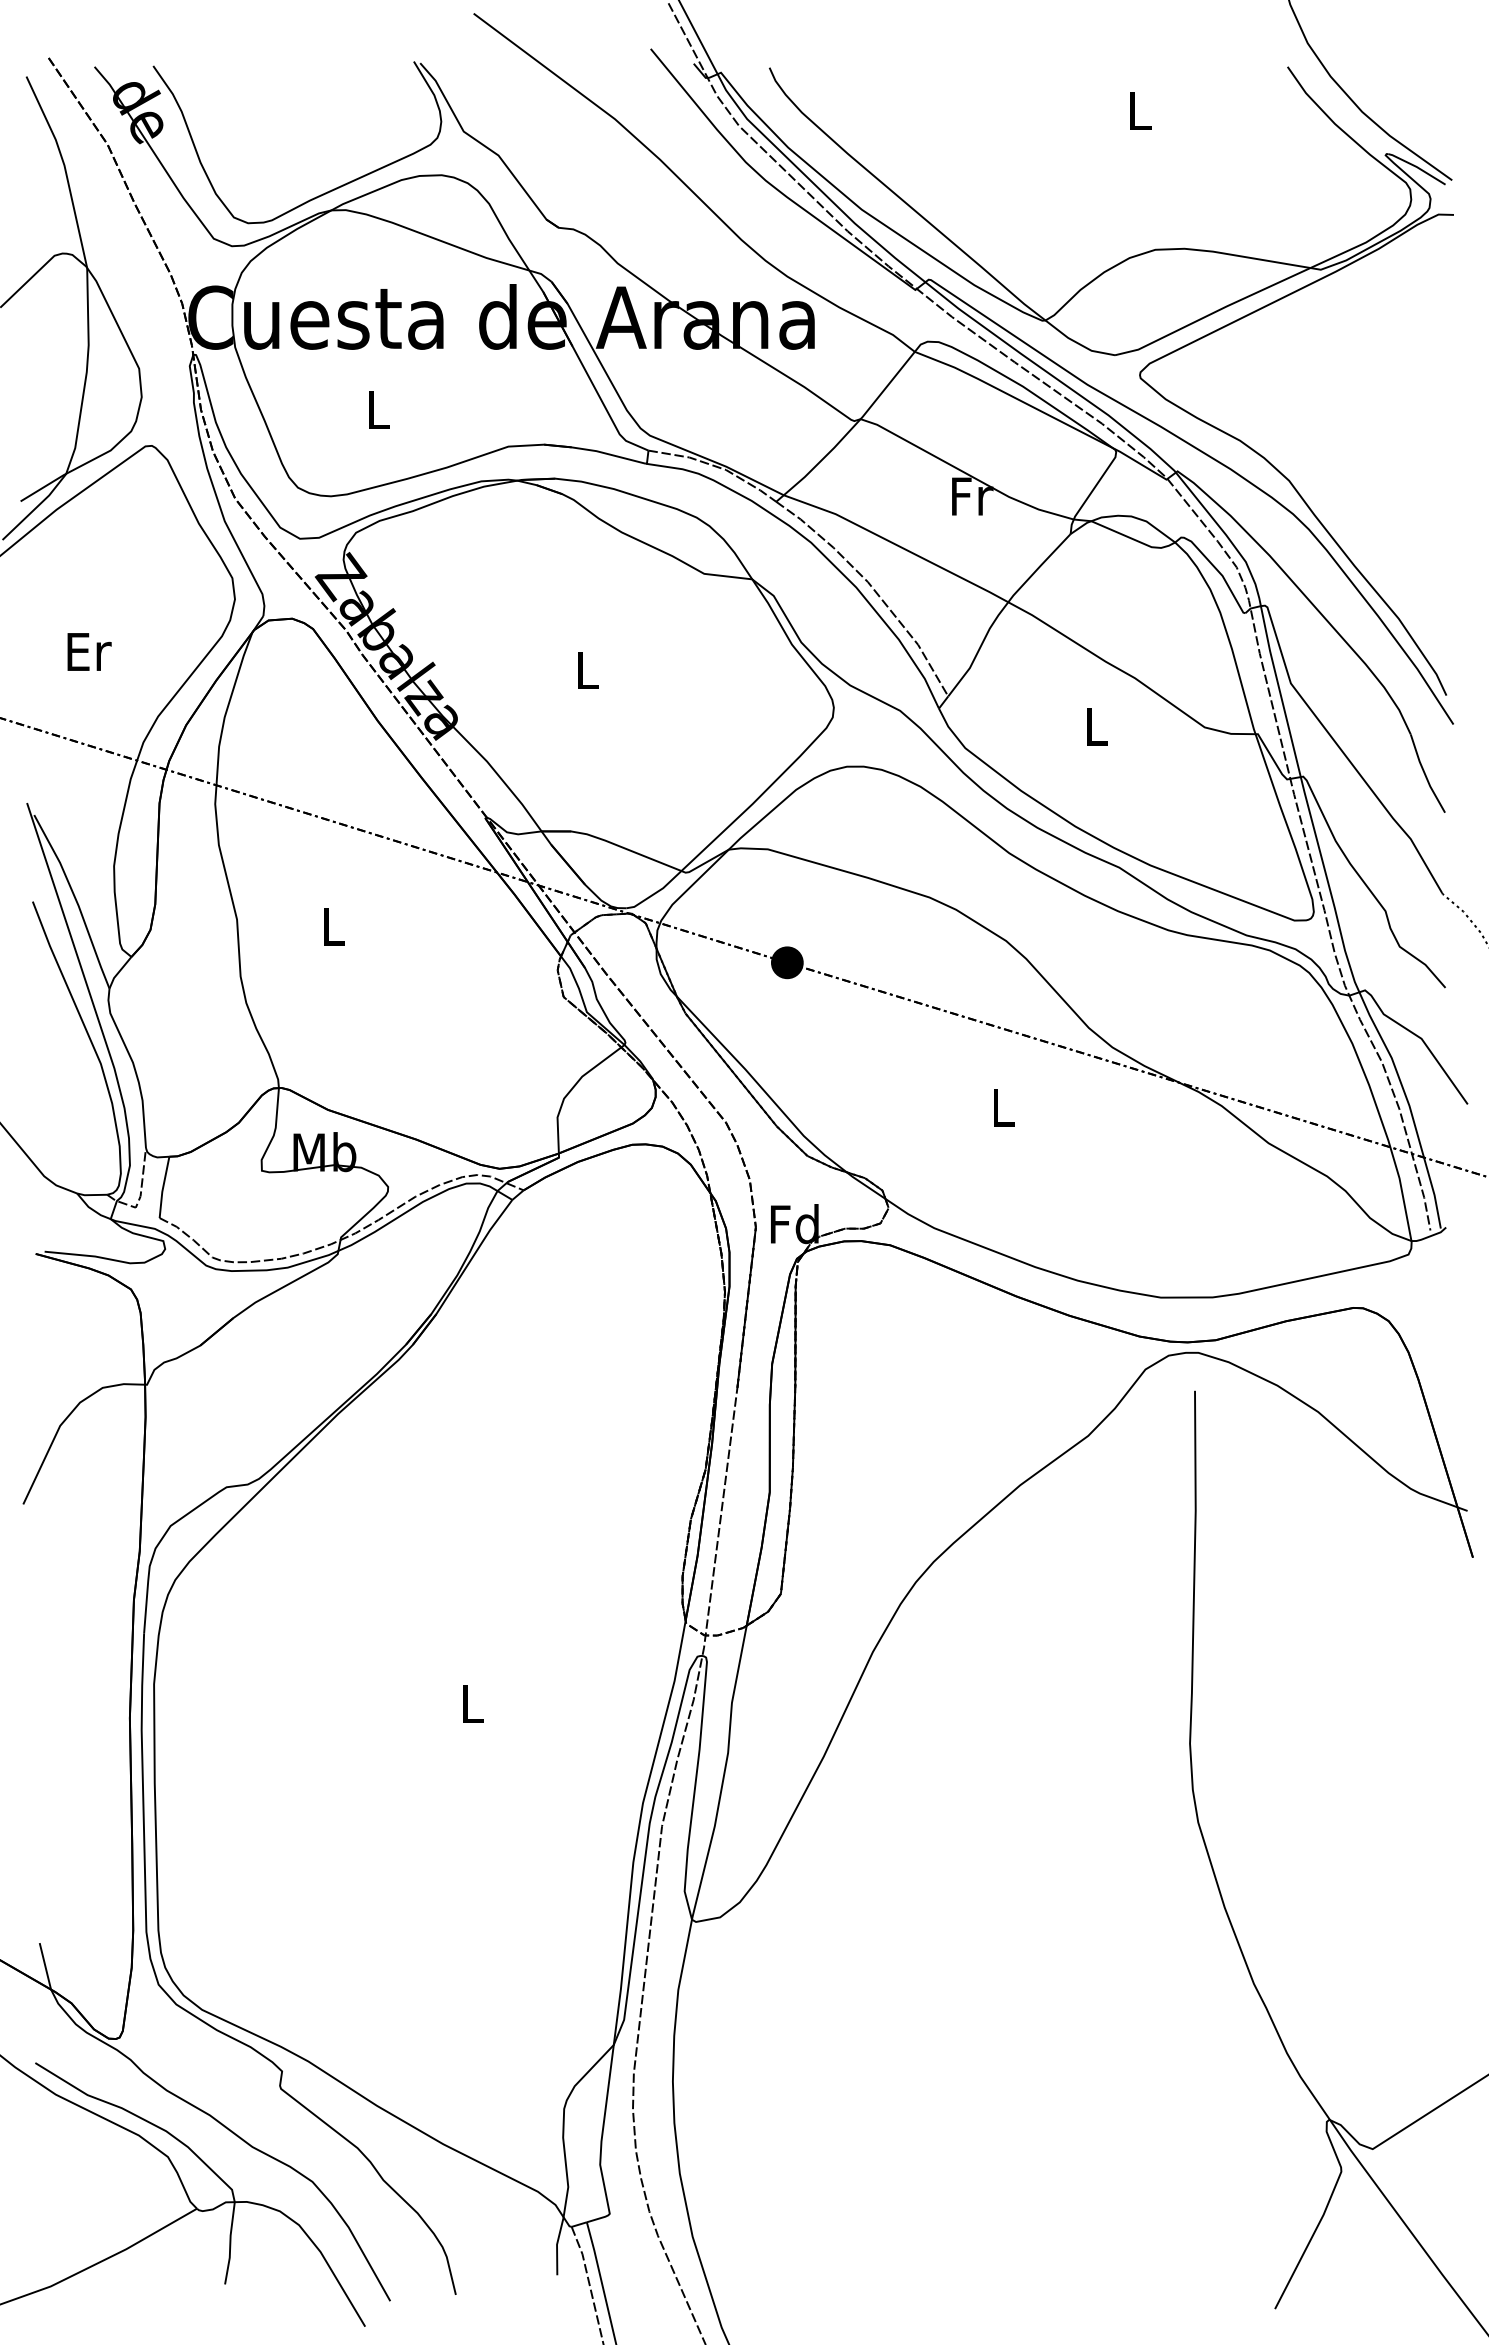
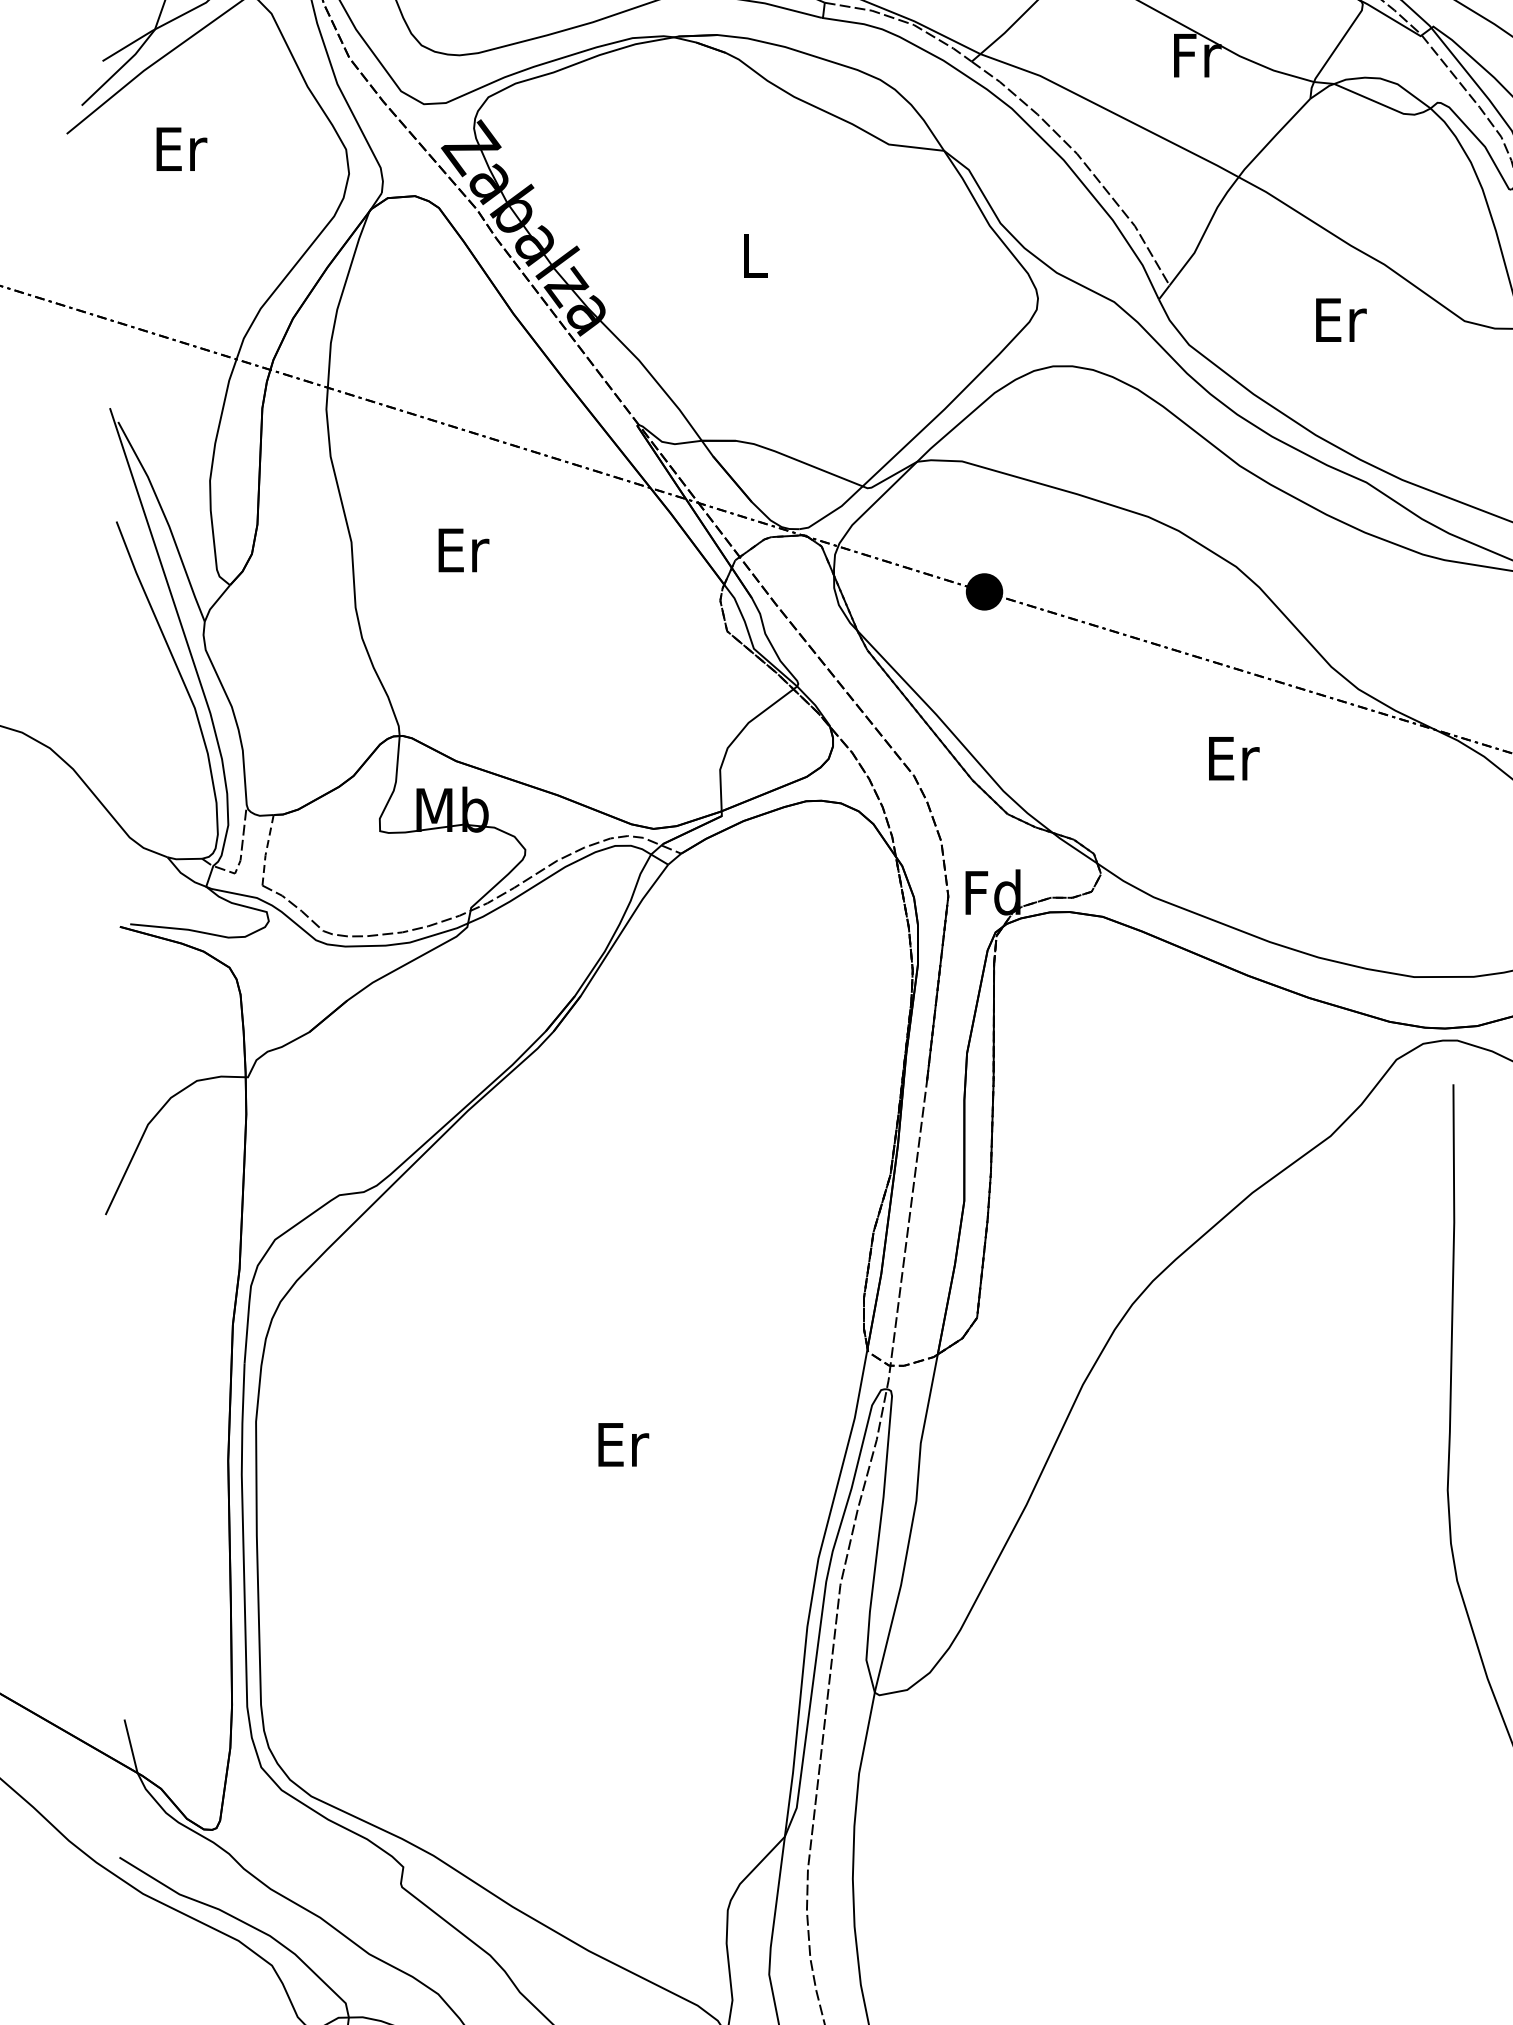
text: (89, 651) -> (181, 148), moved
text: (1097, 726) -> (1341, 320), L -> Er
text: (334, 926) -> (463, 550), L -> Er
text: (1004, 1107) -> (1234, 758), L -> Er
line: (163, 1187) -> (266, 850), solid -> dashed
text: (473, 1704) -> (623, 1445), L -> Er

